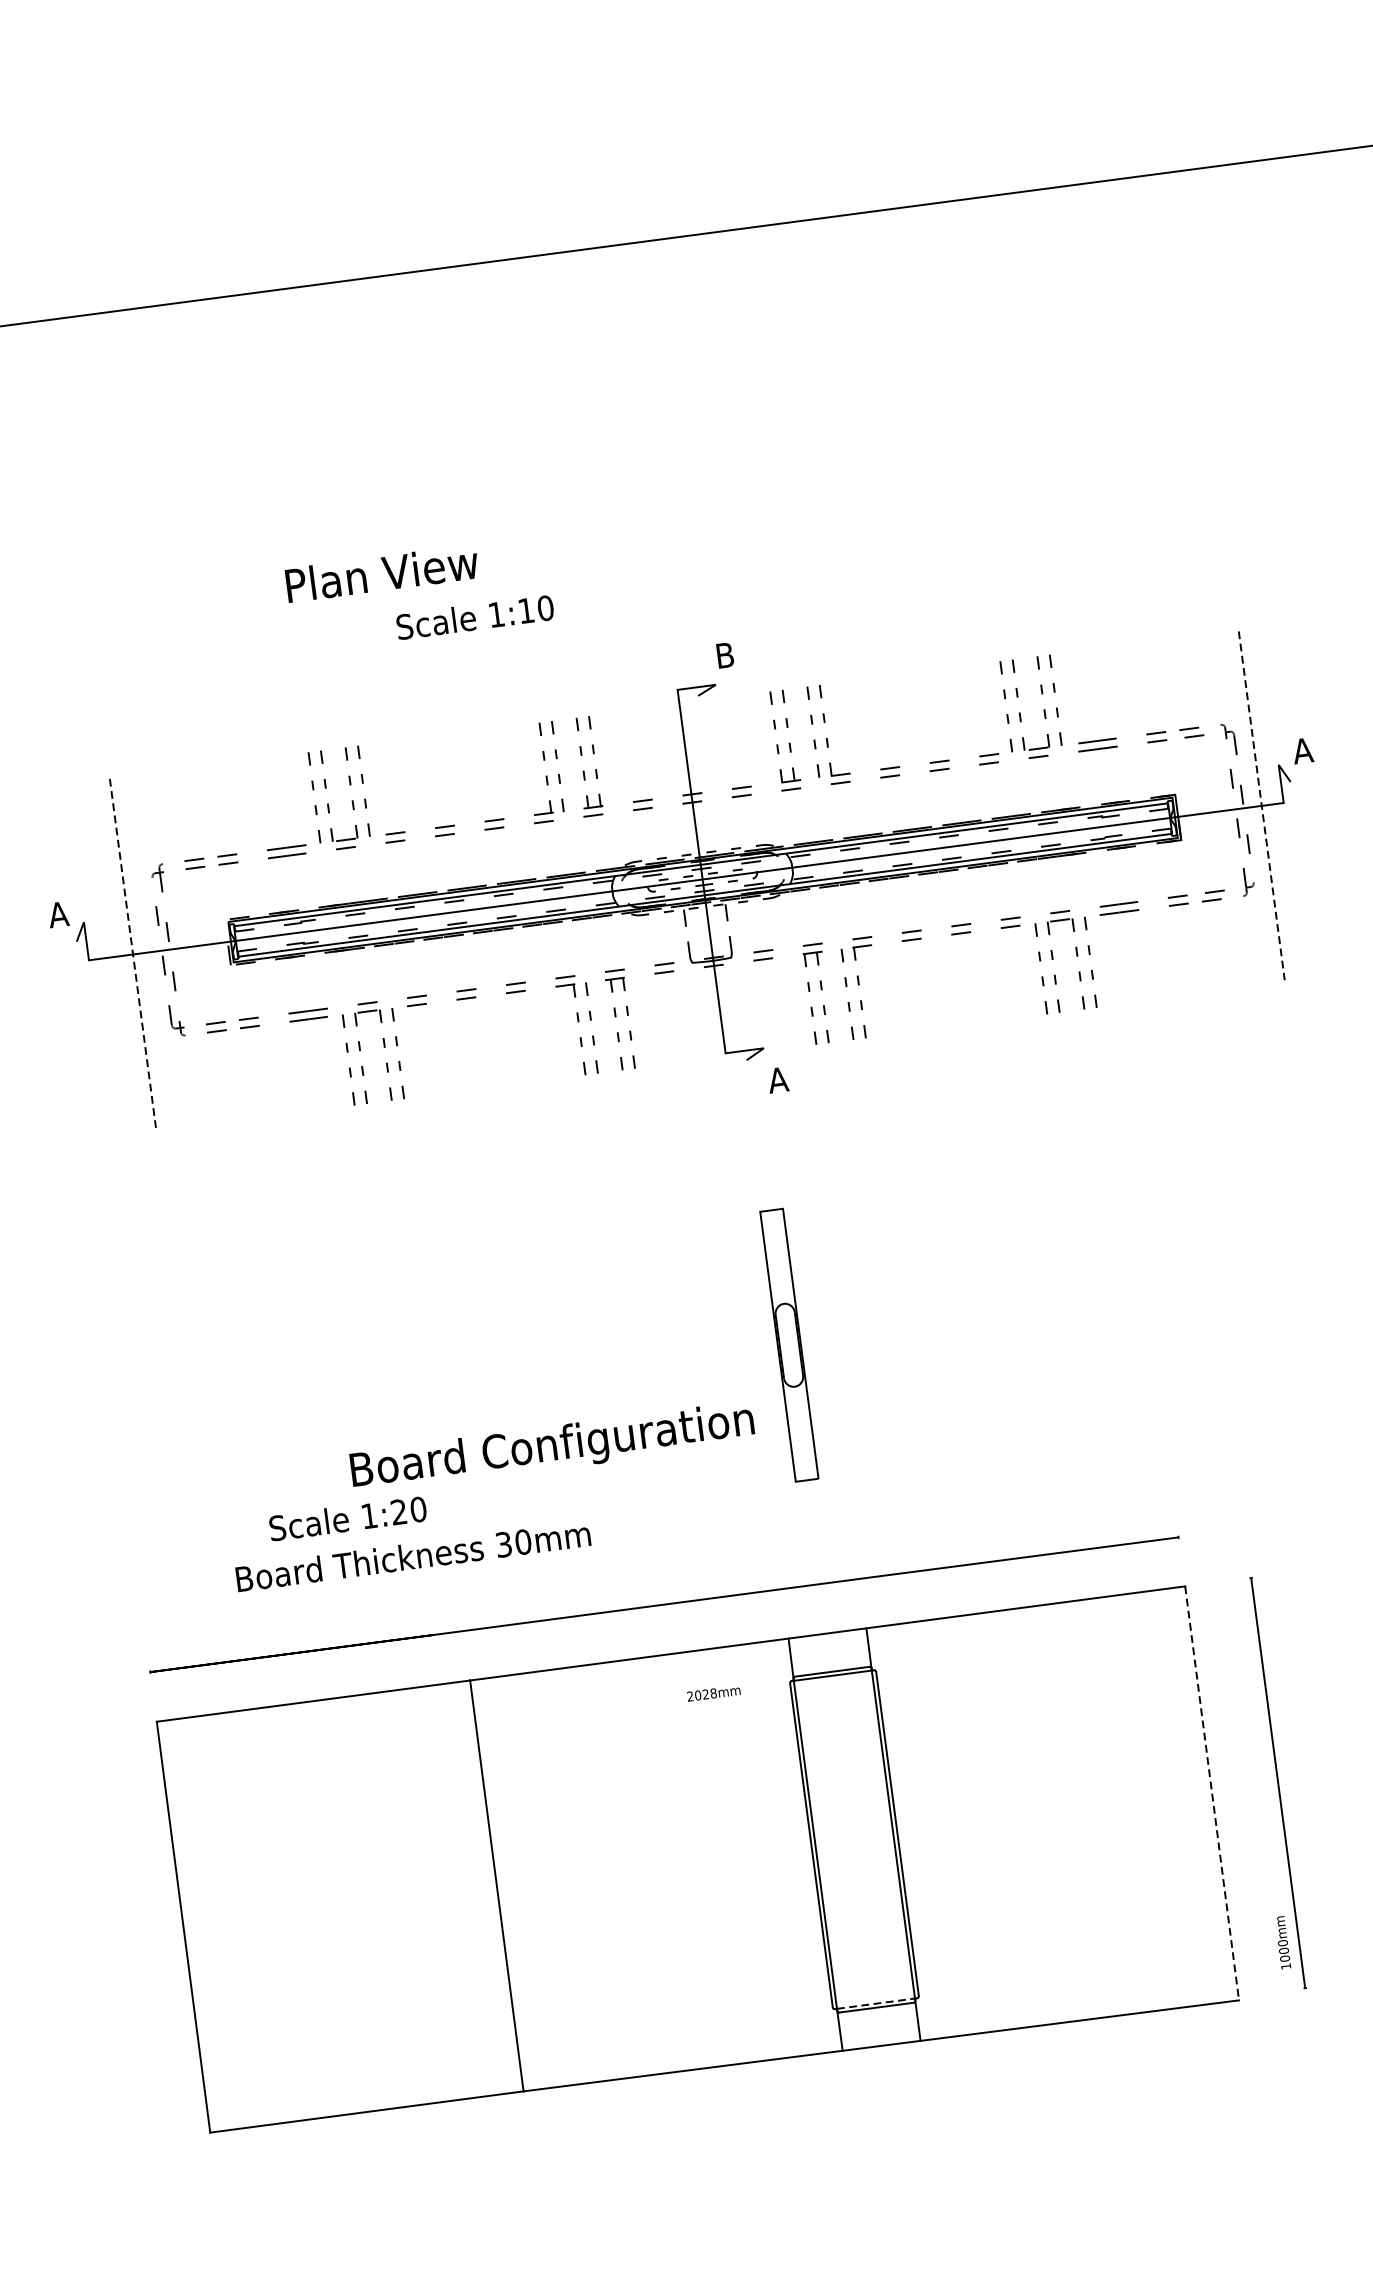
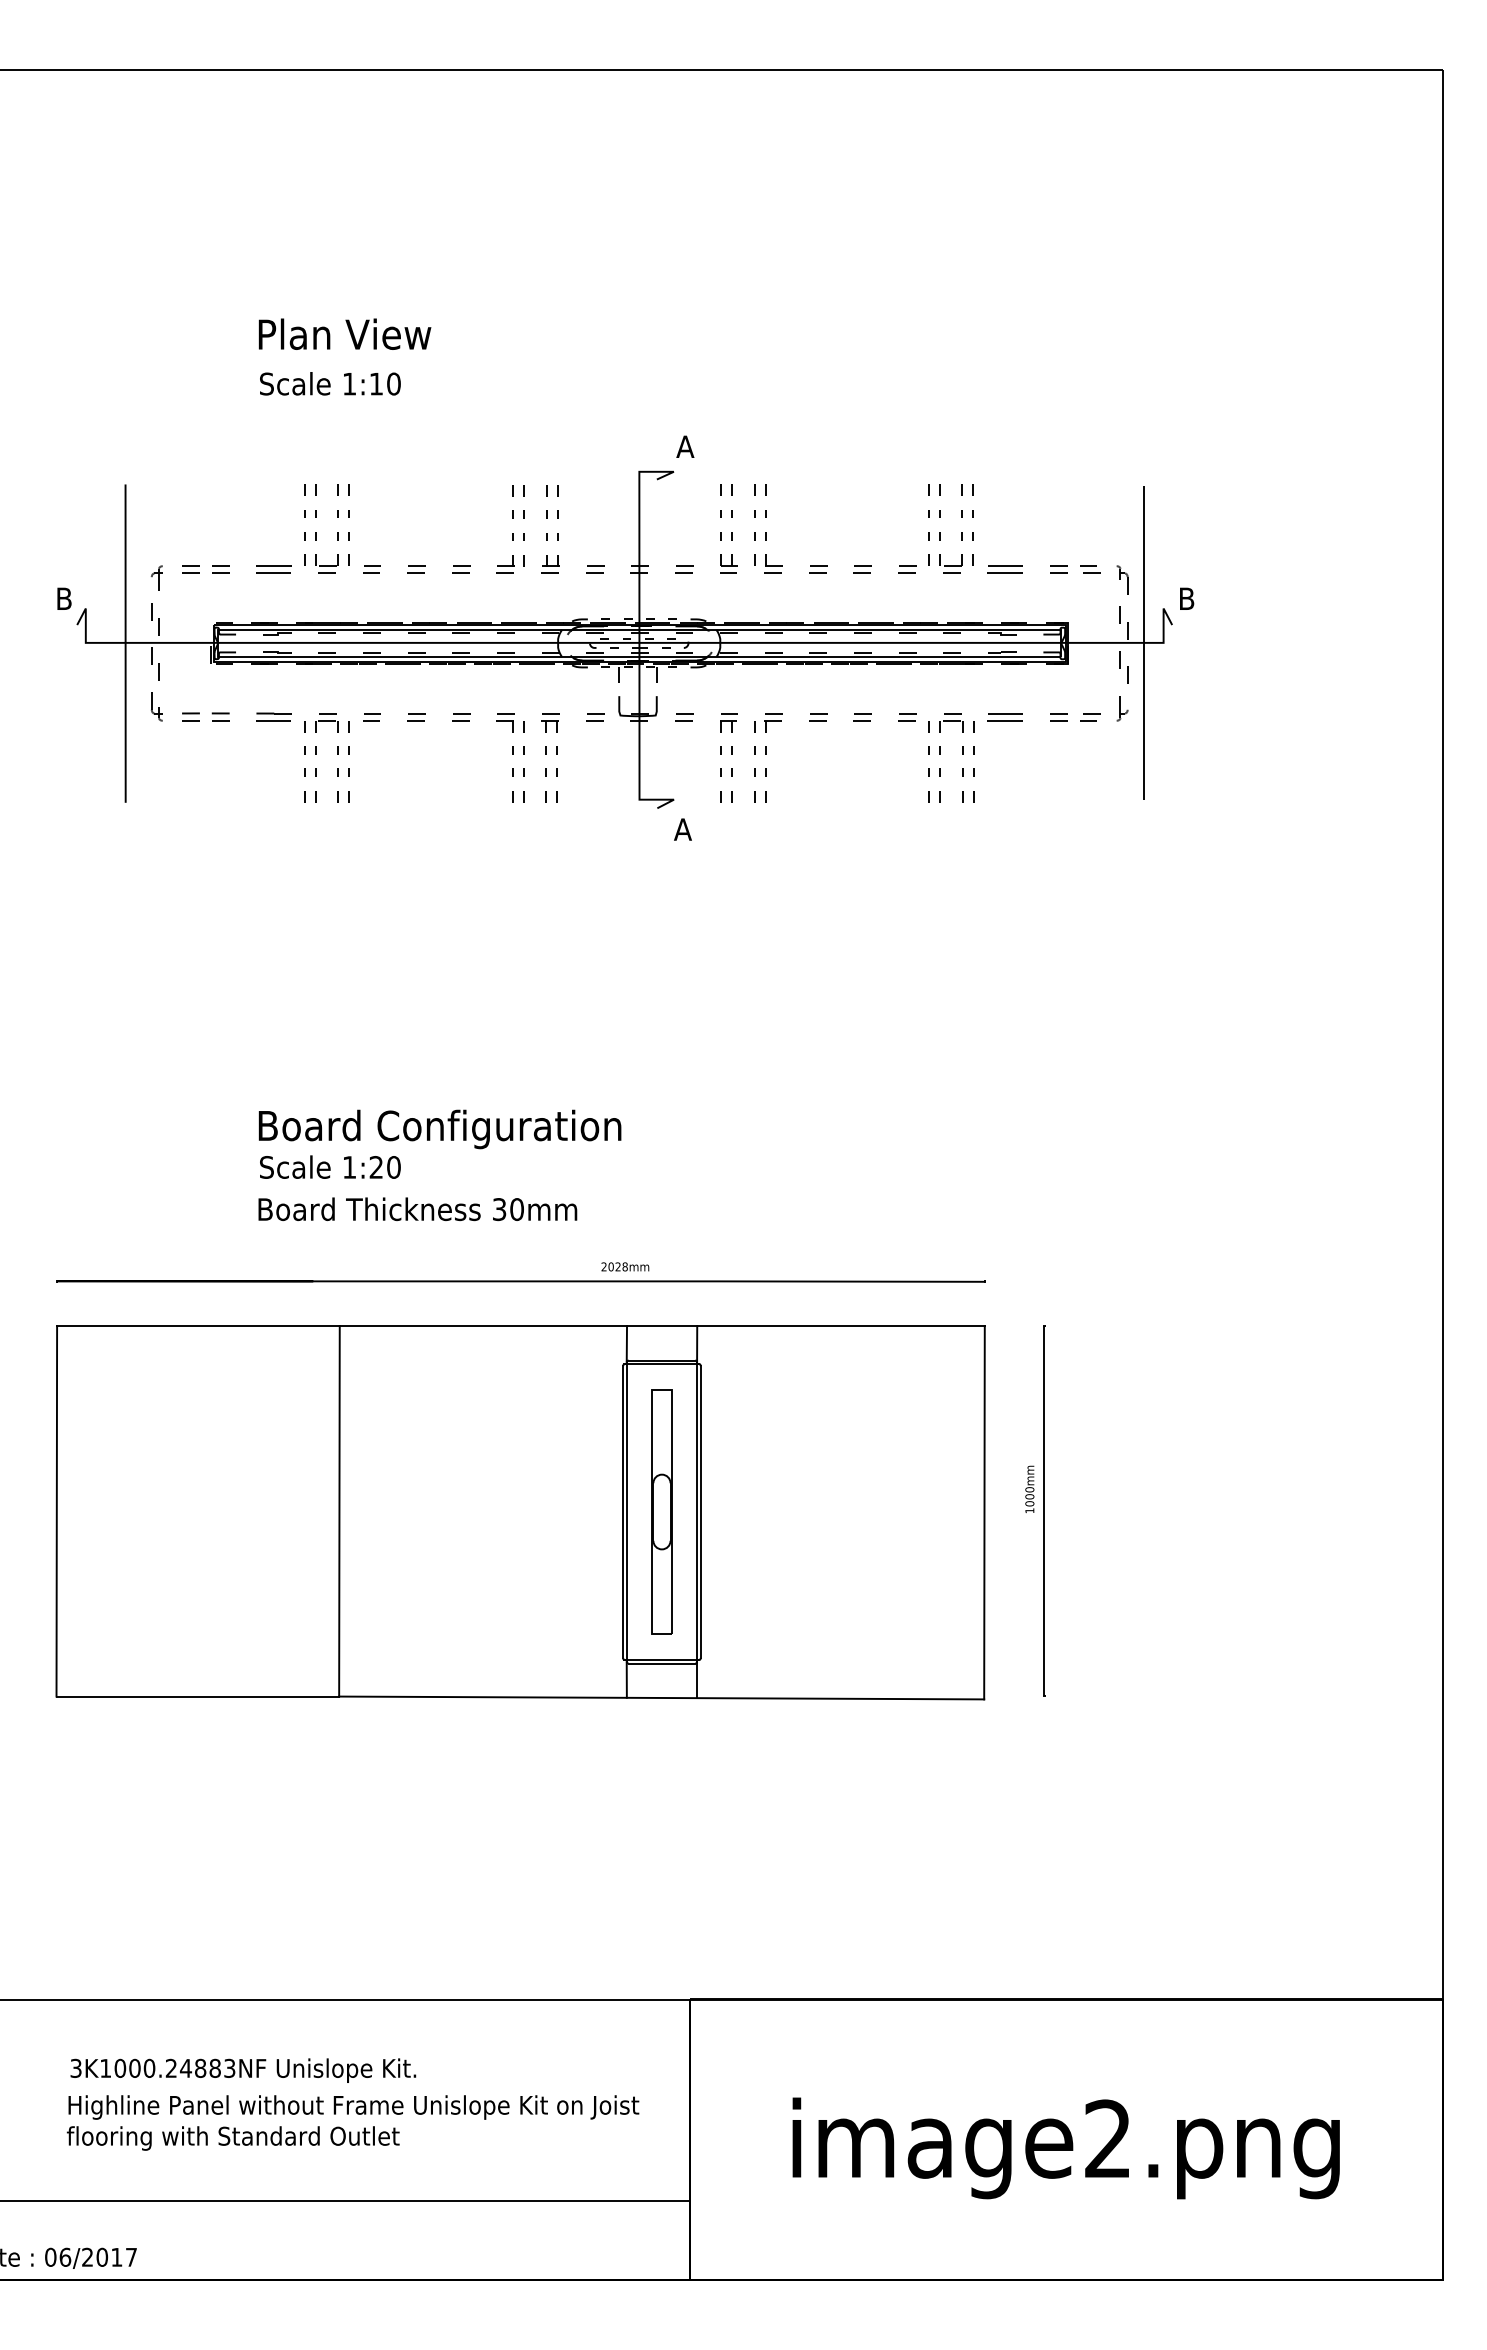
text: (381, 572) -> (344, 333), moved
text: (475, 616) -> (330, 383), moved
text: (725, 655) -> (685, 446), B -> A
text: (1302, 750) -> (1186, 598), A -> B
line: (1261, 806) -> (1143, 643), dashed -> solid
text: (58, 914) -> (64, 598), A -> B
line: (133, 956) -> (125, 644), dashed -> solid
part: (788, 1344) -> (661, 1511), moved
text: (348, 1517) -> (330, 1166), moved
text: (412, 1556) -> (417, 1209), moved
text: (713, 1692) -> (625, 1266), moved
line: (1212, 1793) -> (984, 1512), dashed -> solid
text: (1282, 1941) -> (1029, 1488), moved
line: (876, 2003) -> (662, 1659), dashed -> solid

